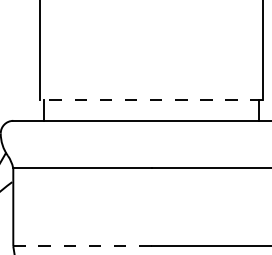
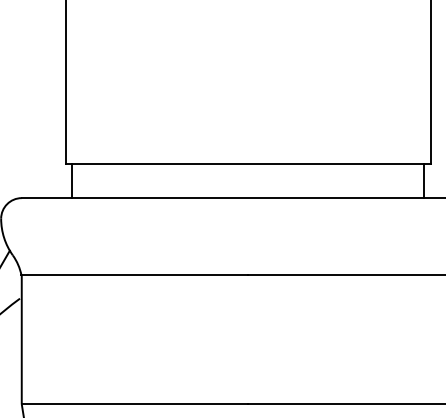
line: (151, 99) -> (248, 163), dashed -> solid
line: (82, 246) -> (135, 404), dashed -> solid

